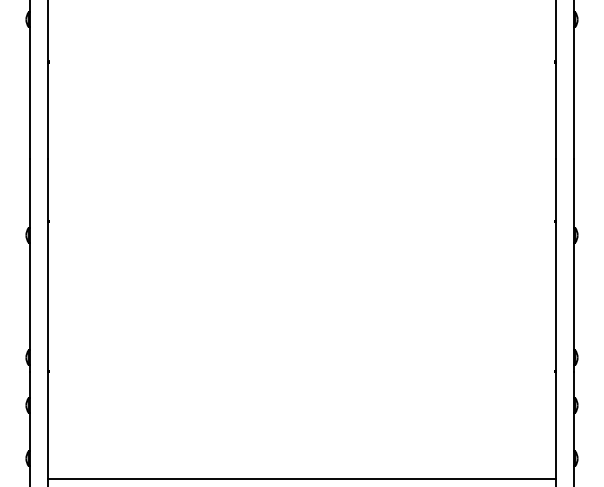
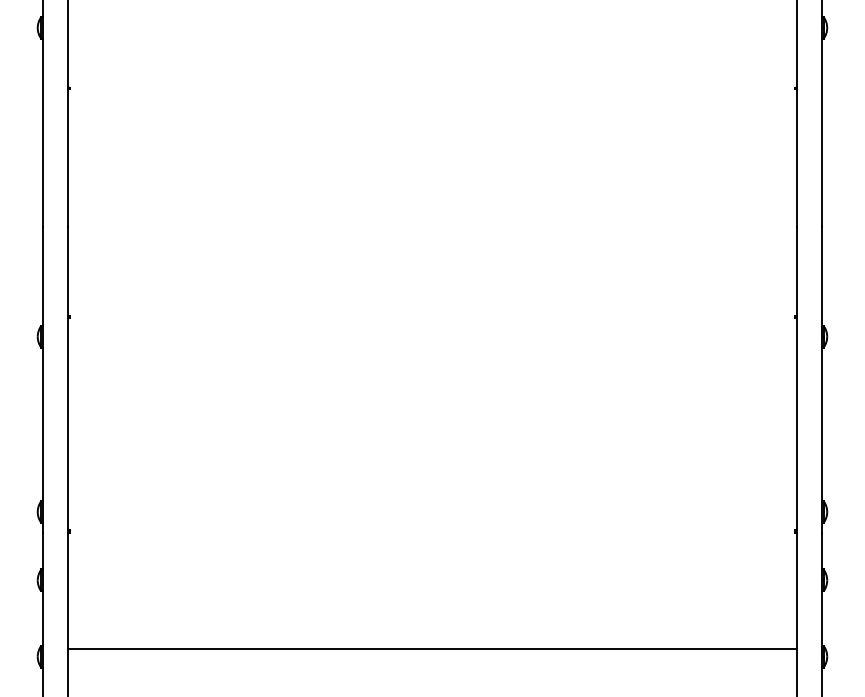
line: (301, 478) -> (431, 649), moved

